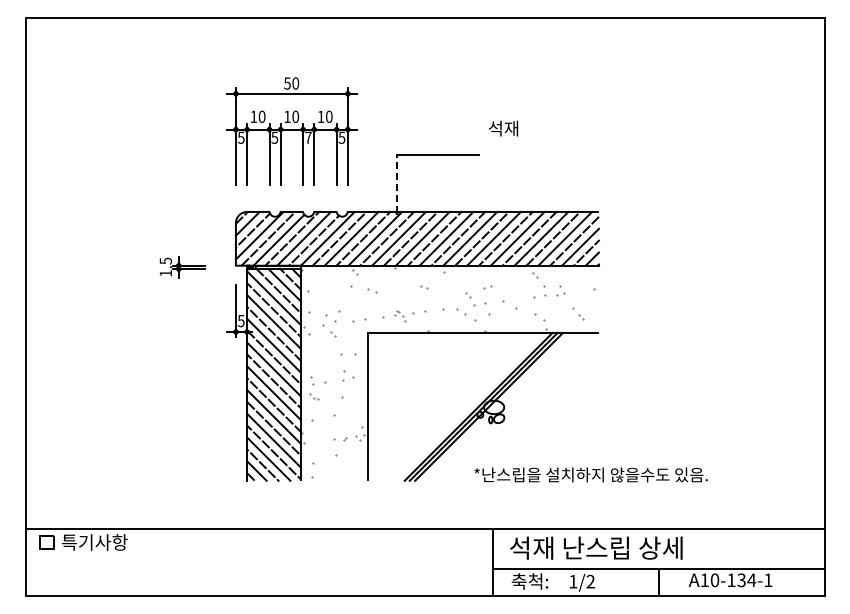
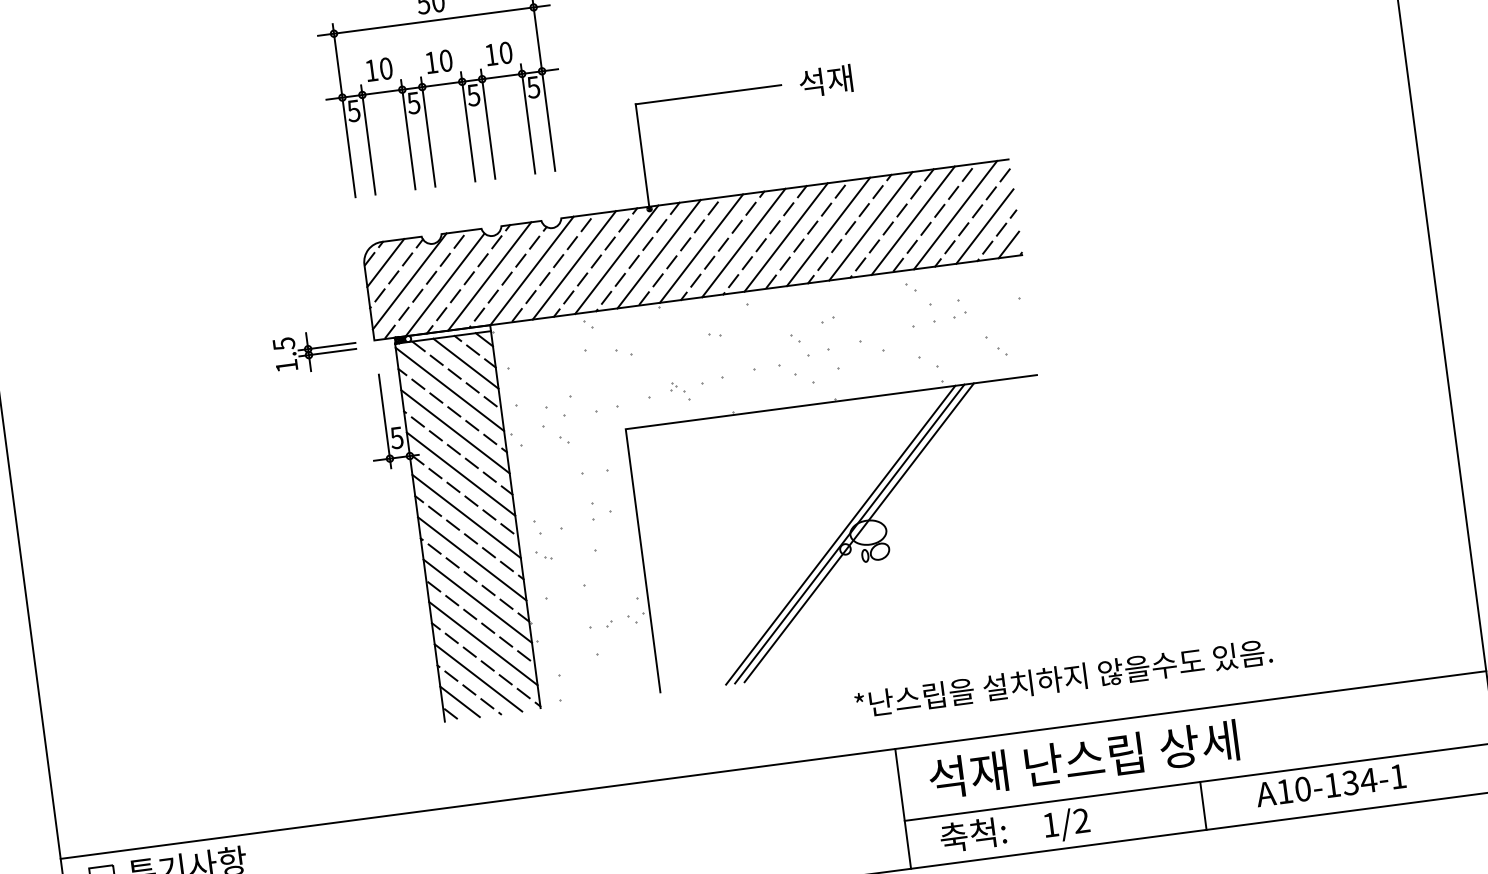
text: (503, 128) -> (825, 80), moved
text: (308, 137) -> (473, 94), 7 -> 5
line: (397, 183) -> (643, 155), dashed -> solid
part: (182, 267) -> (315, 351), moved
text: (590, 474) -> (1062, 677), moved

